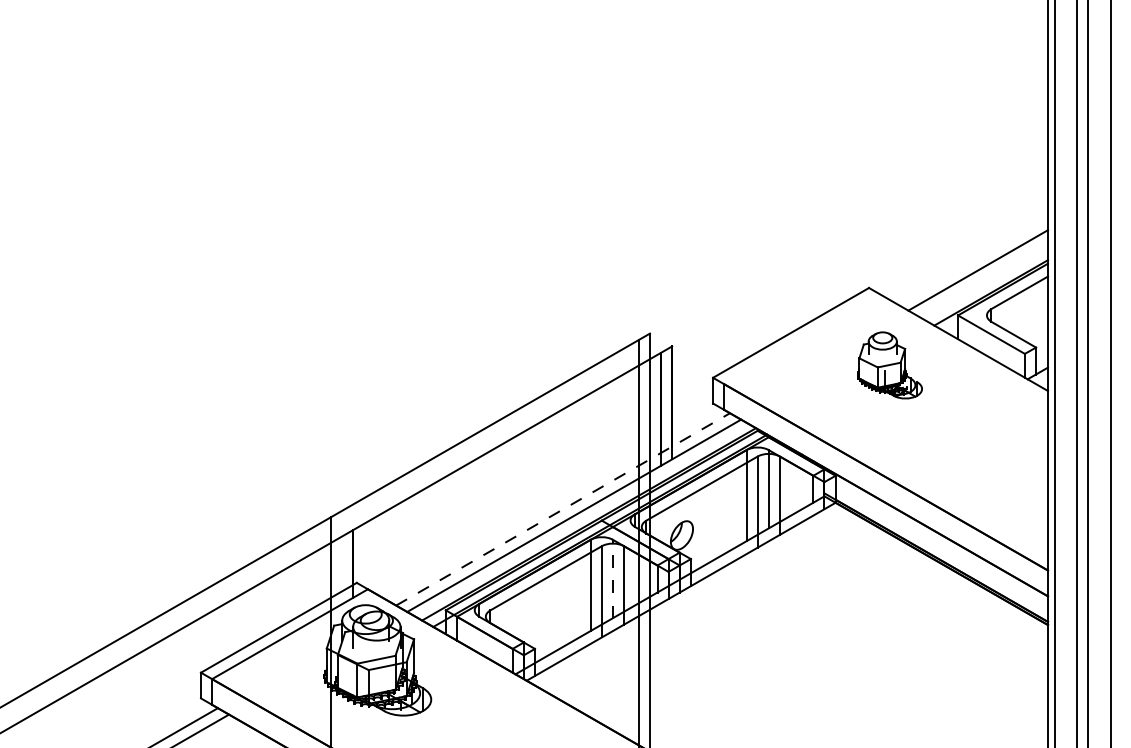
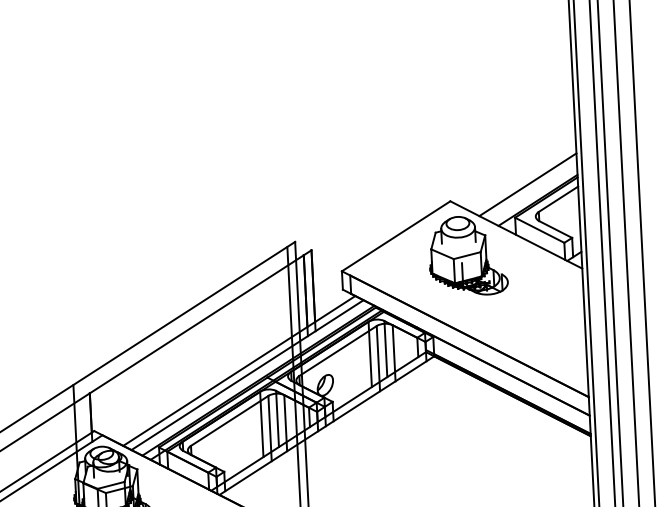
part: (889, 365) -> (467, 256), size x1.67
line: (563, 509) -> (239, 371), dashed -> solid
line: (612, 578) -> (277, 418), dashed -> solid

